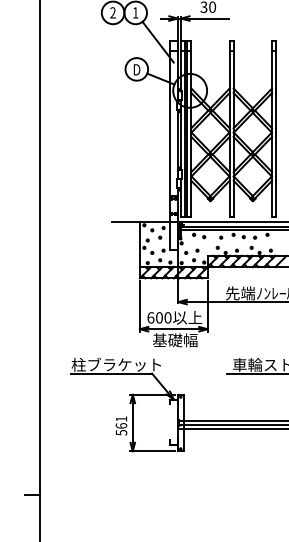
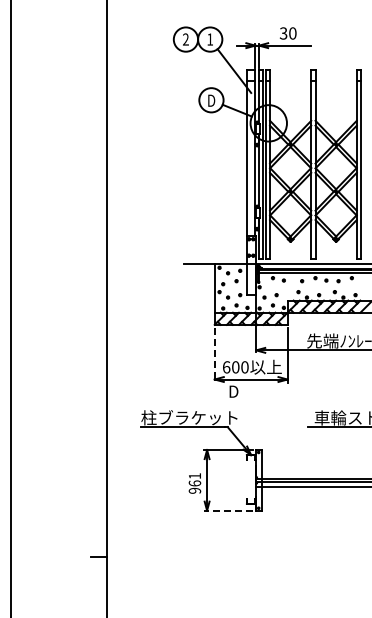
line: (139, 306) -> (214, 355), solid -> dashed
text: (175, 339) -> (252, 390), 基礎幅 -> D
text: (121, 432) -> (194, 490), 561 -> 961
line: (151, 451) -> (227, 510), solid -> dashed

